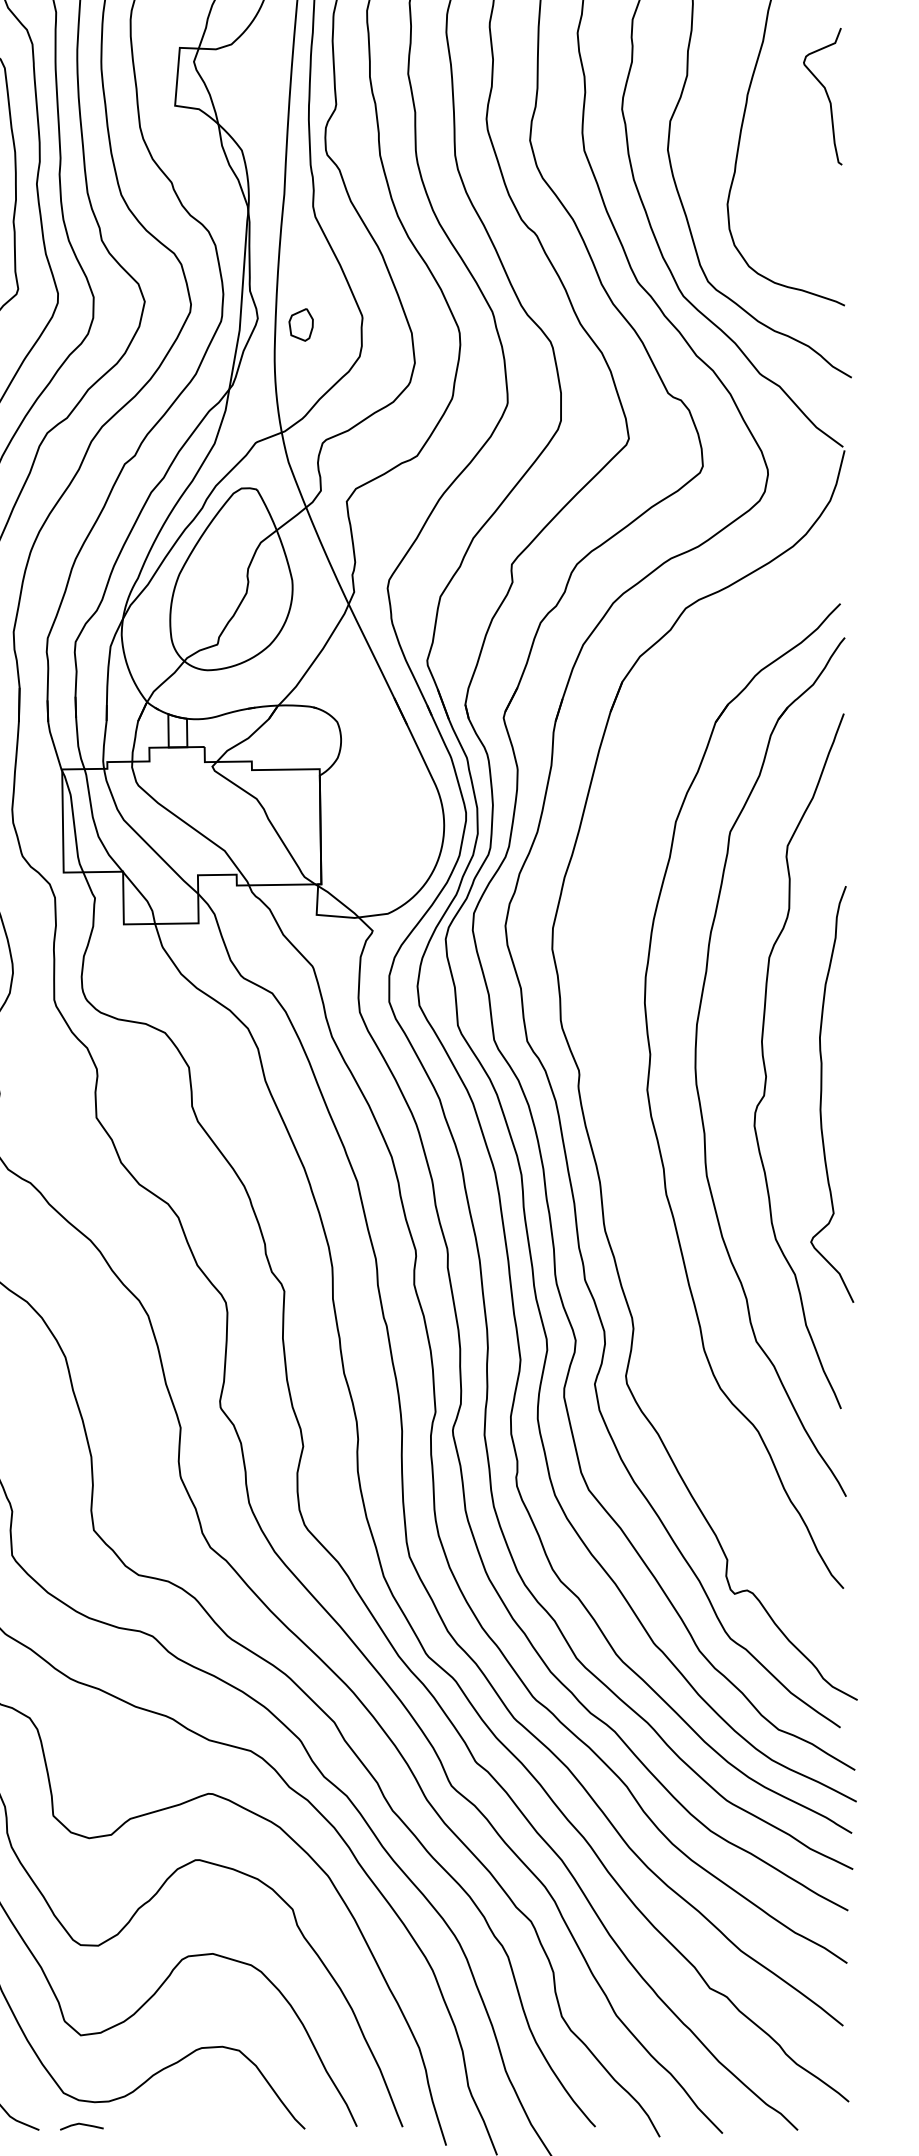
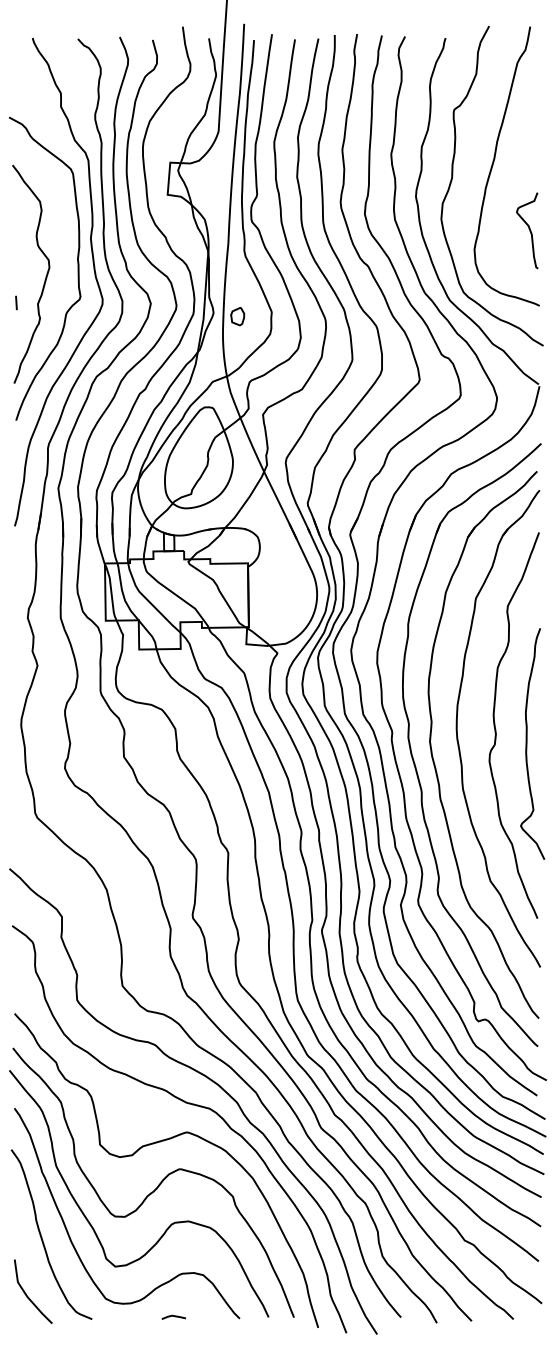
curve: (824, 94) -> (528, 229), moved
part: (621, 1129) -> (415, 763), added
line: (81, 2125) -> (173, 1316), moved

